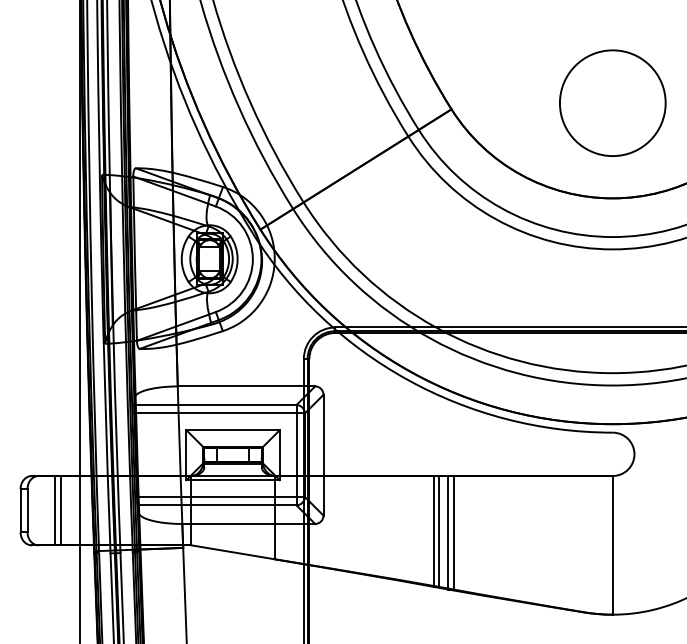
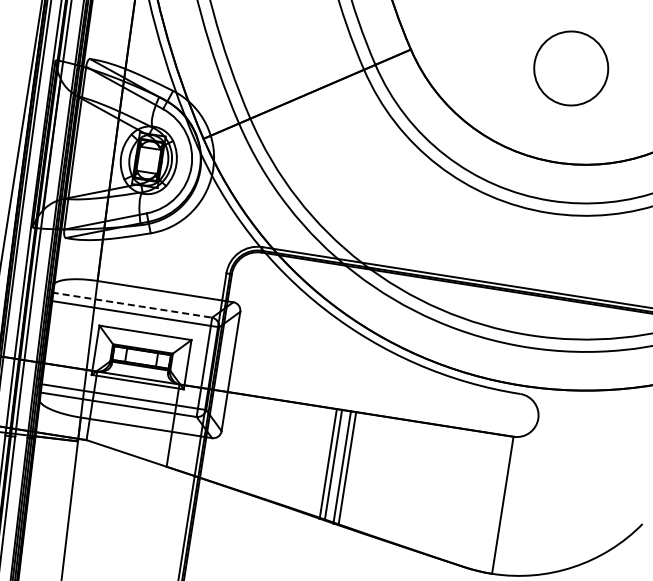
circle: (612, 103) -> (570, 68), size x0.7
line: (215, 404) -> (132, 304), solid -> dashed

